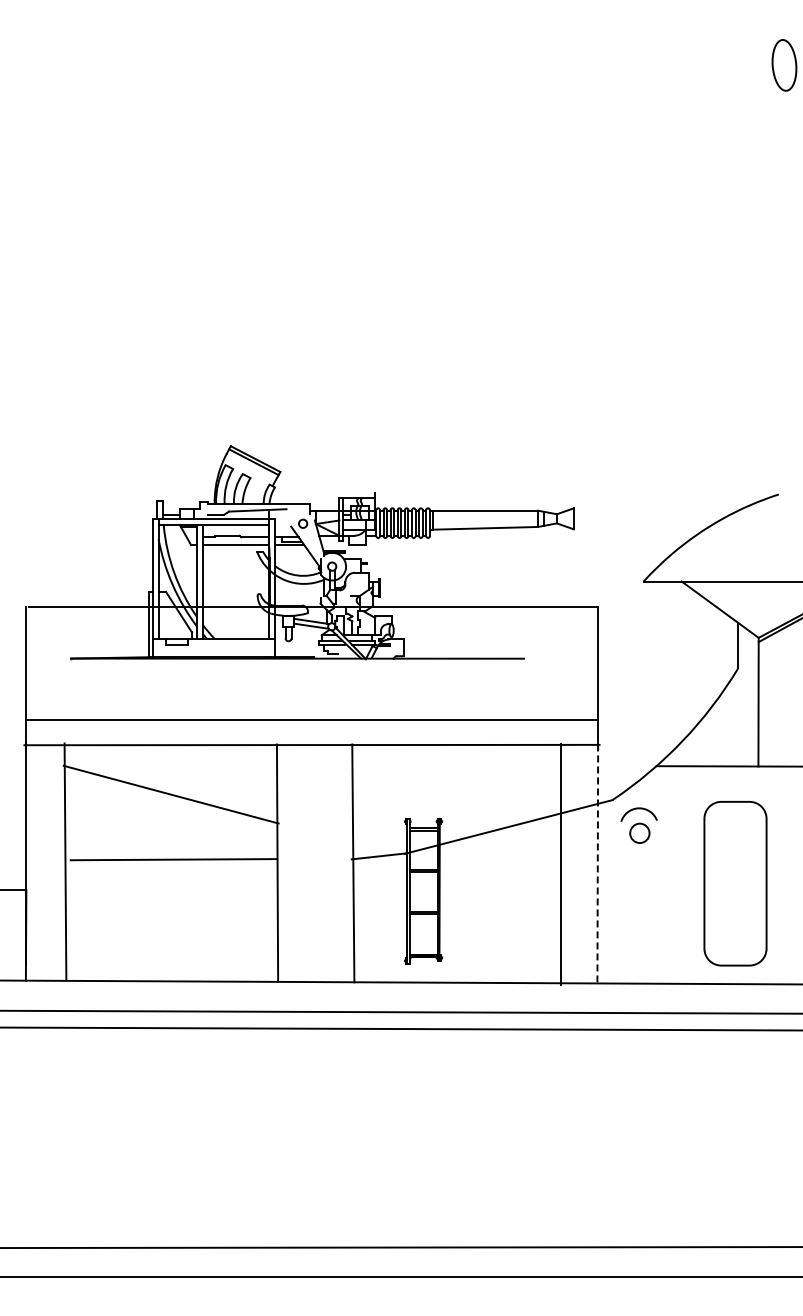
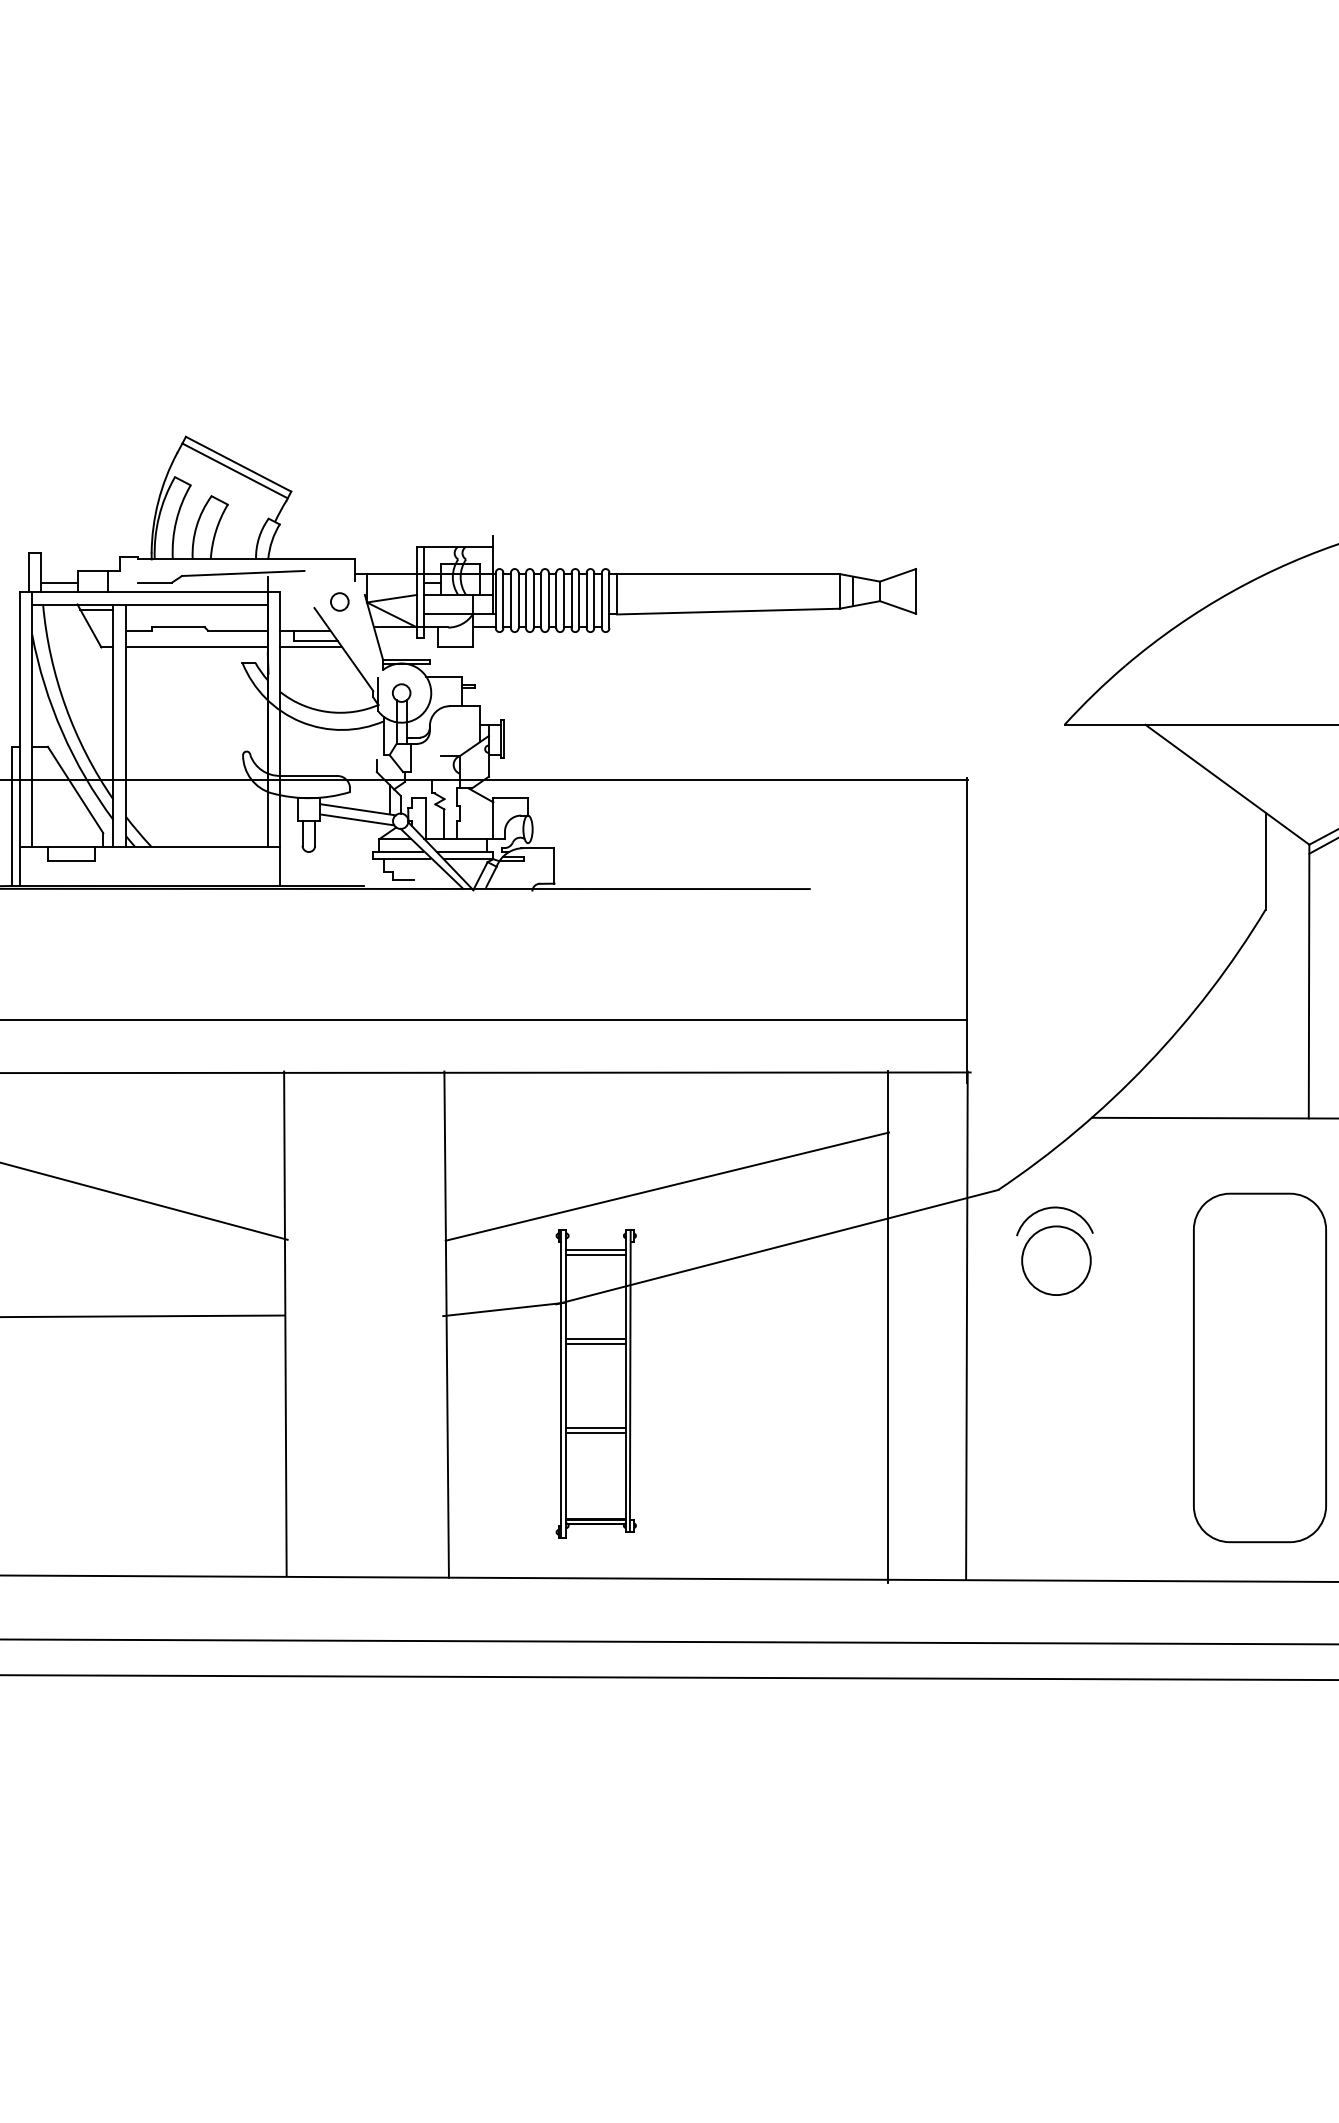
line: (456, 798) -> (666, 1186), added
circle: (639, 833) -> (1055, 1261), size x1.67
line: (597, 864) -> (966, 1327), dashed -> solid

